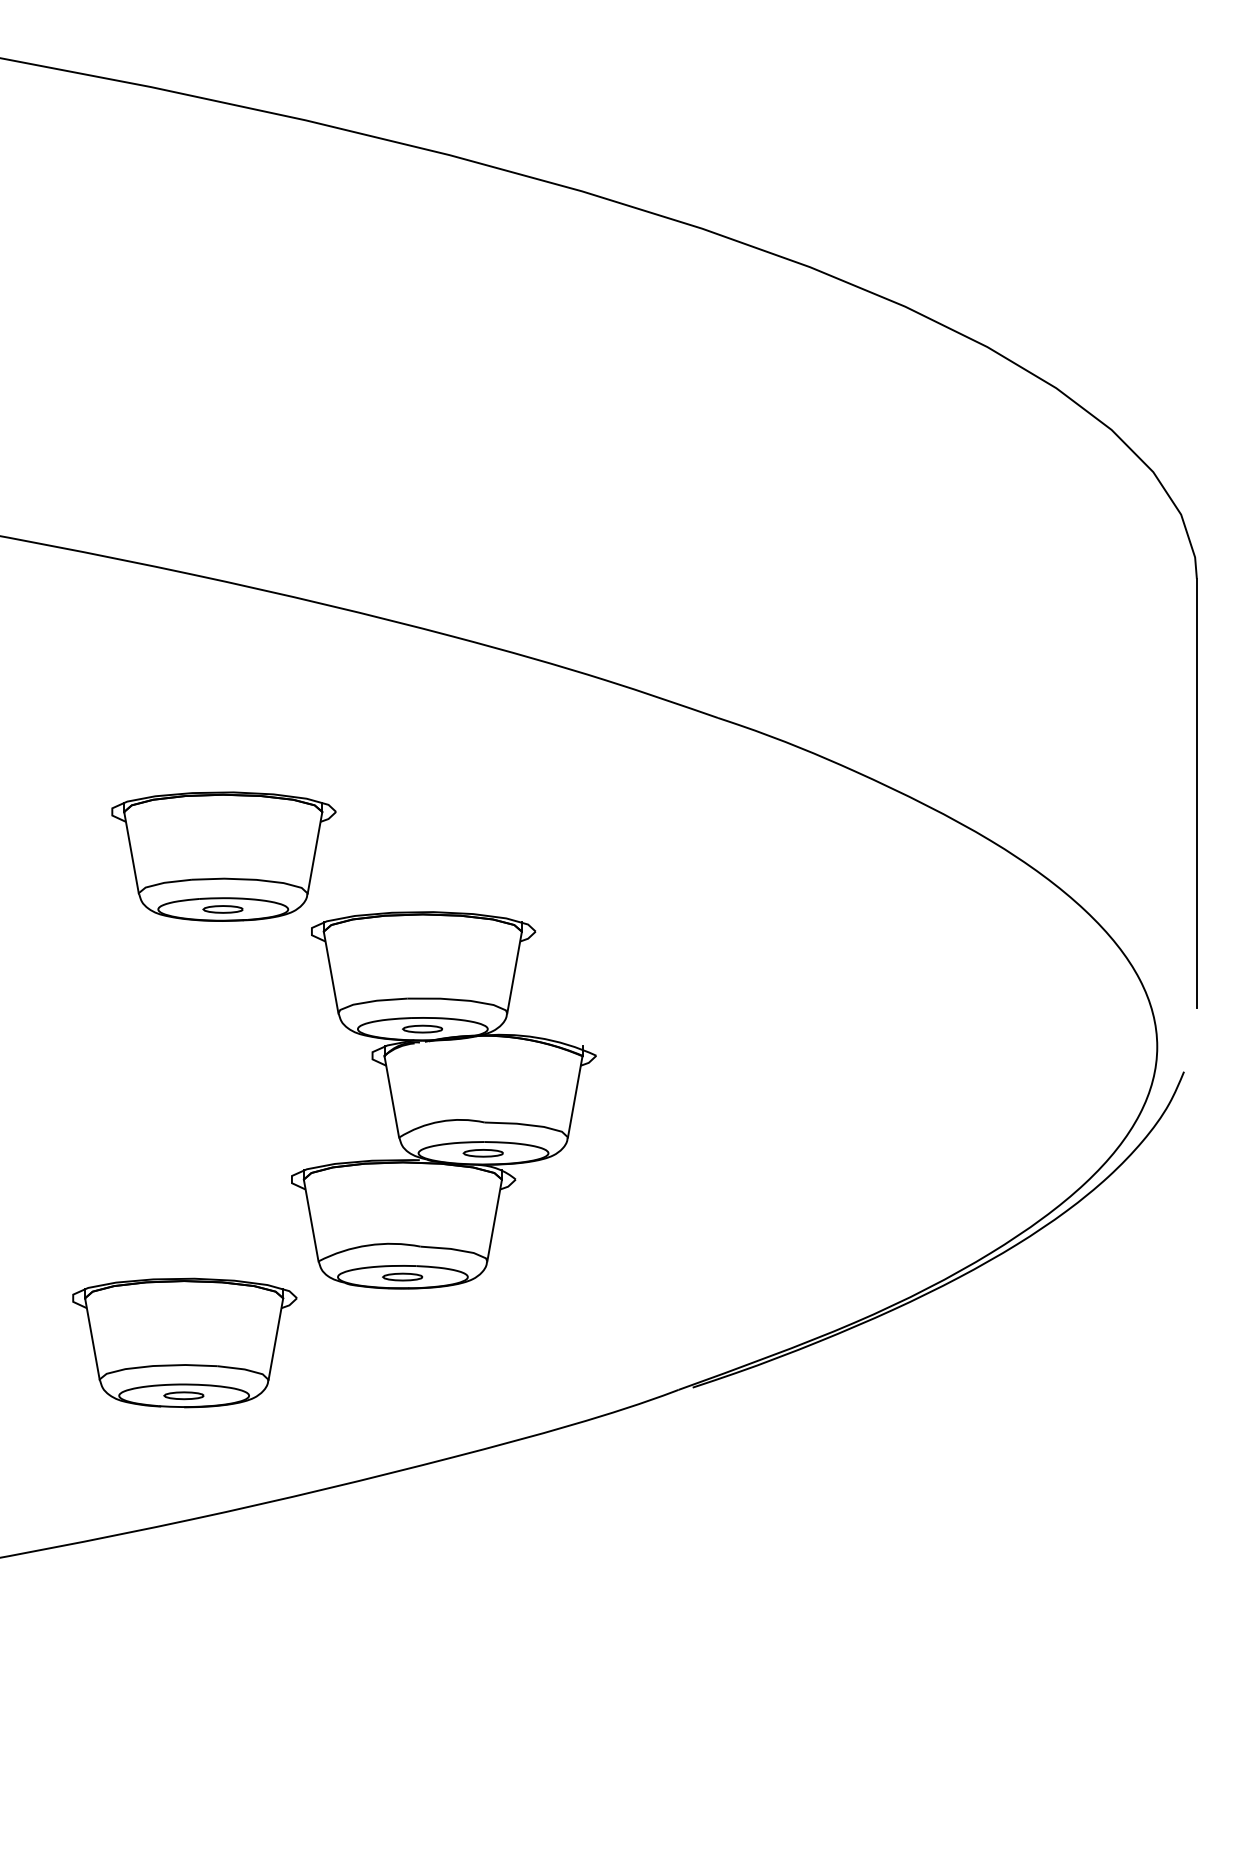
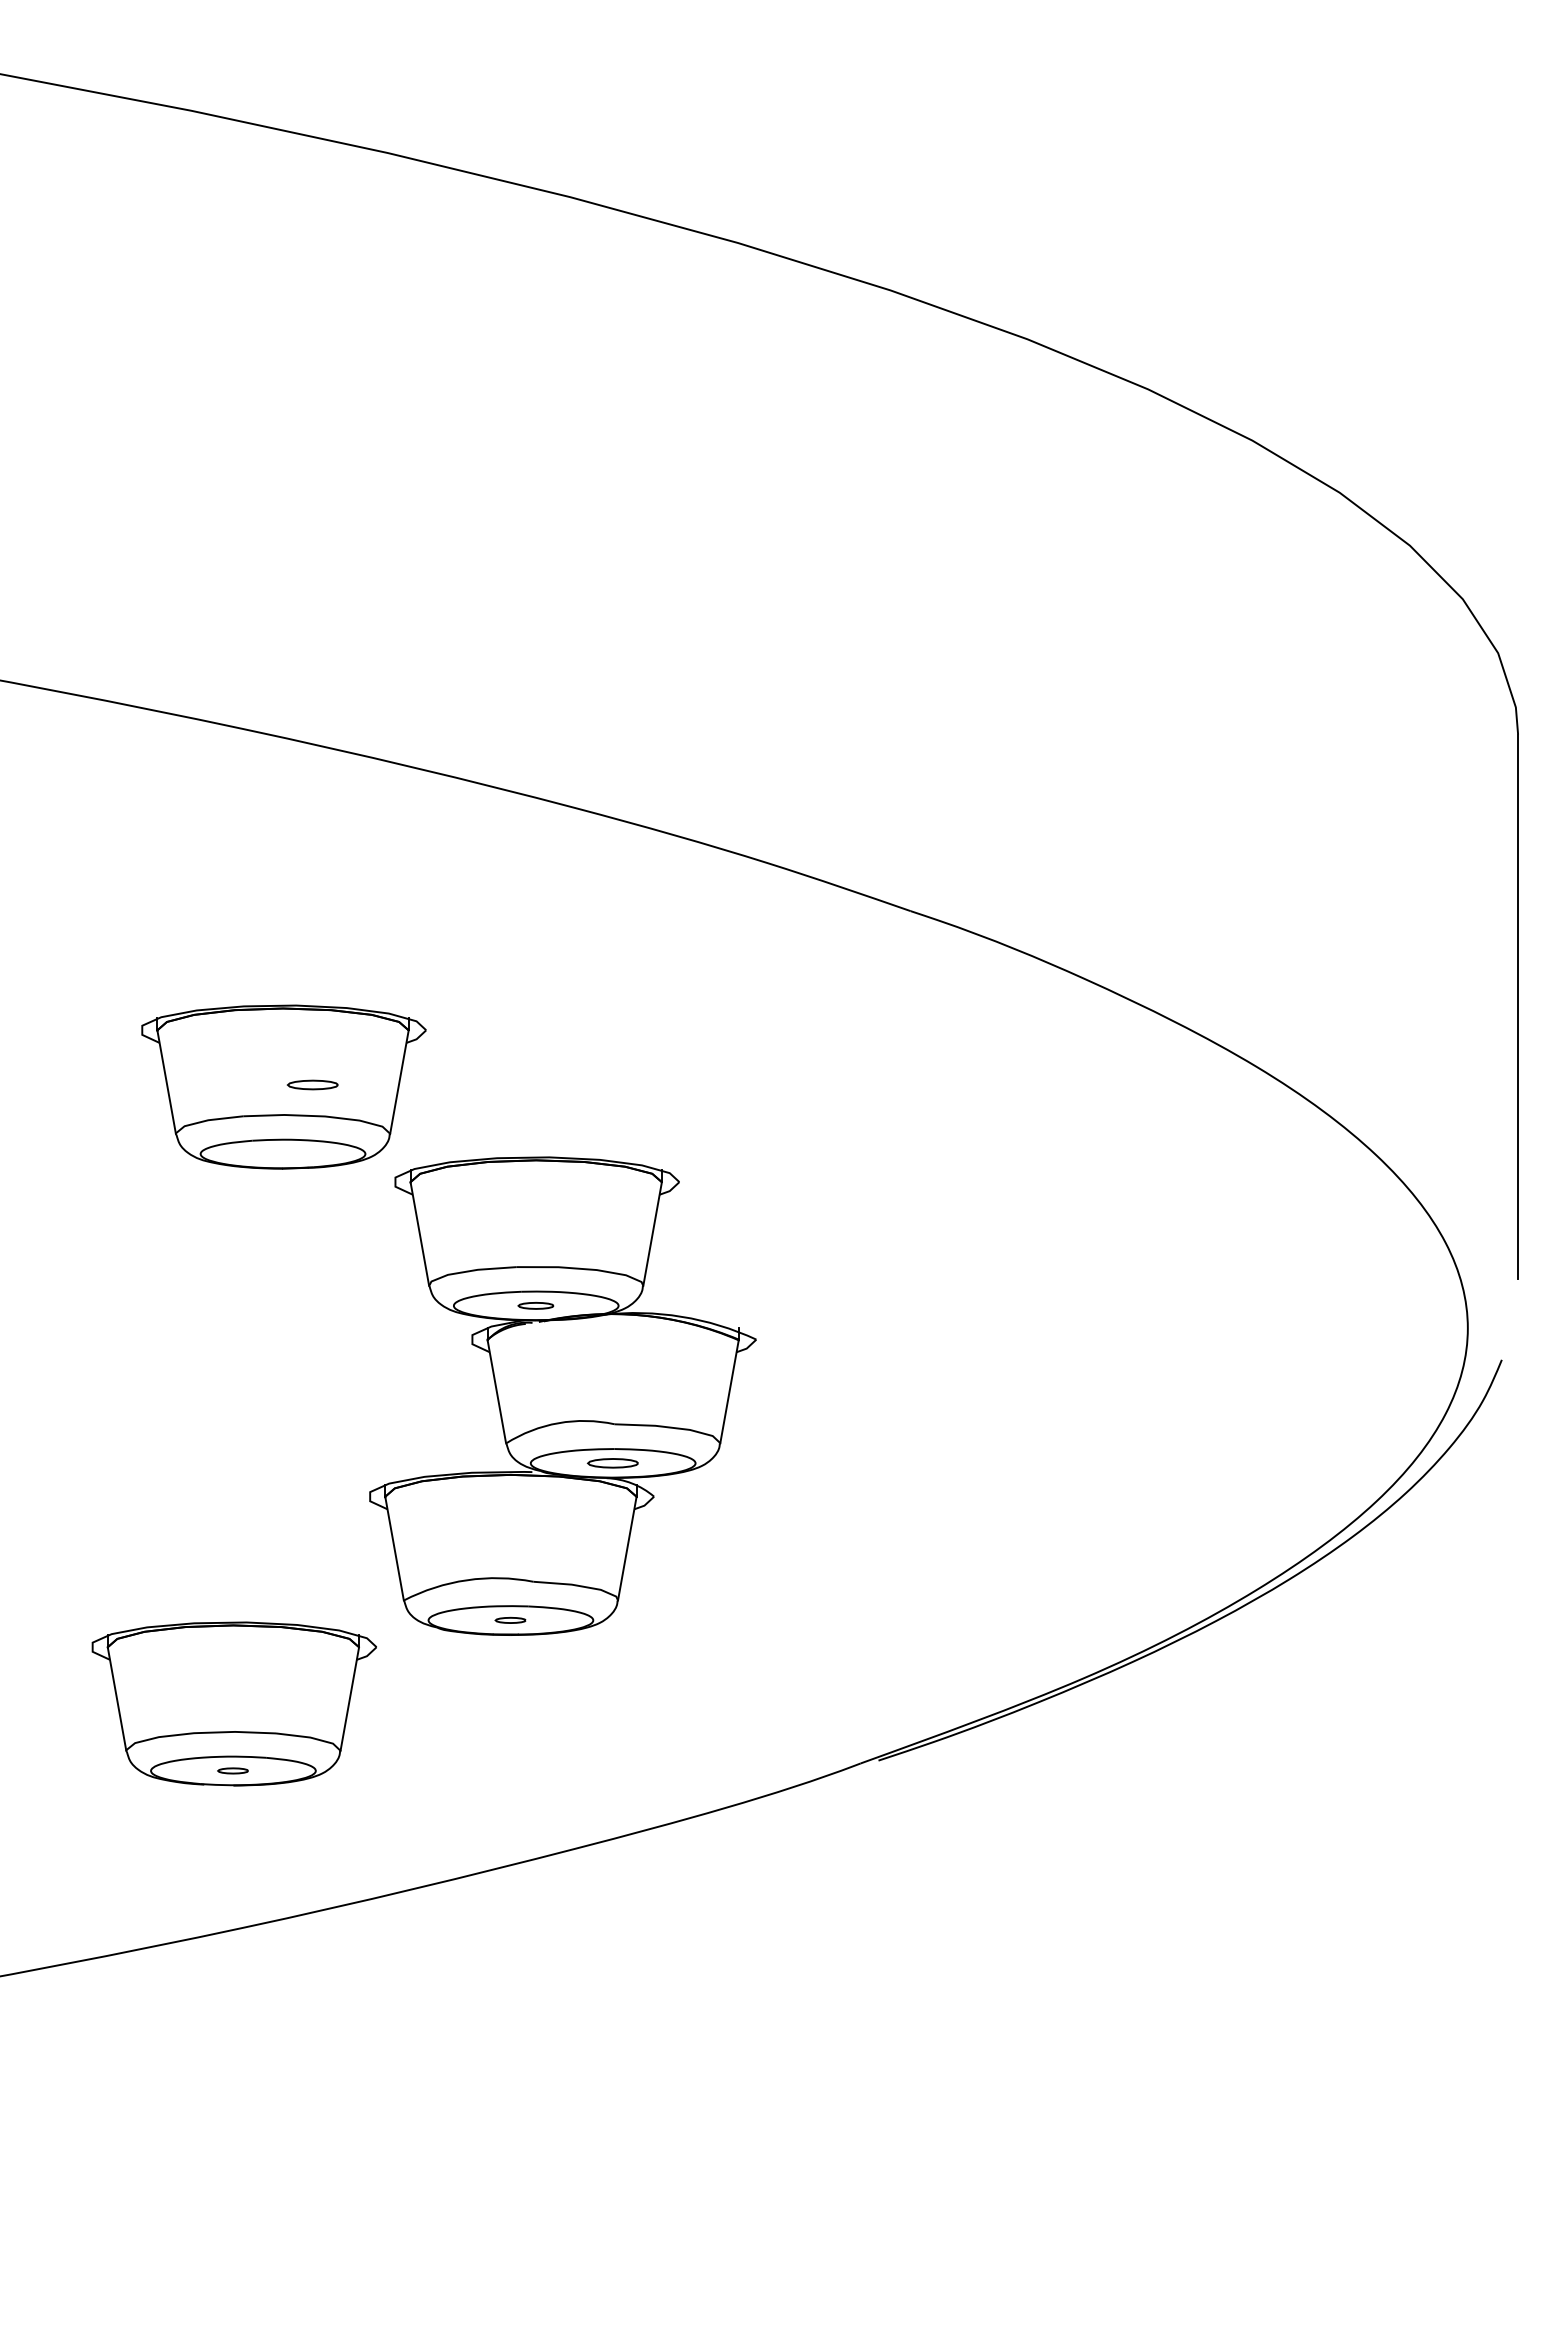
part: (222, 909) -> (312, 1084), moved
part: (422, 1028) -> (535, 1305), size x0.7
part: (402, 1277) -> (510, 1620), size x0.6
part: (183, 1395) -> (232, 1770), size x0.6

